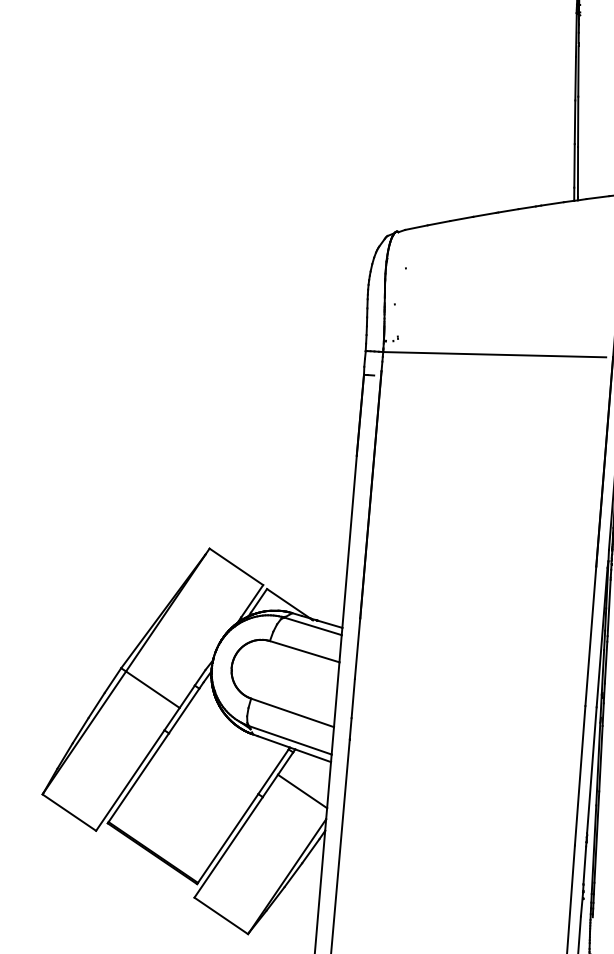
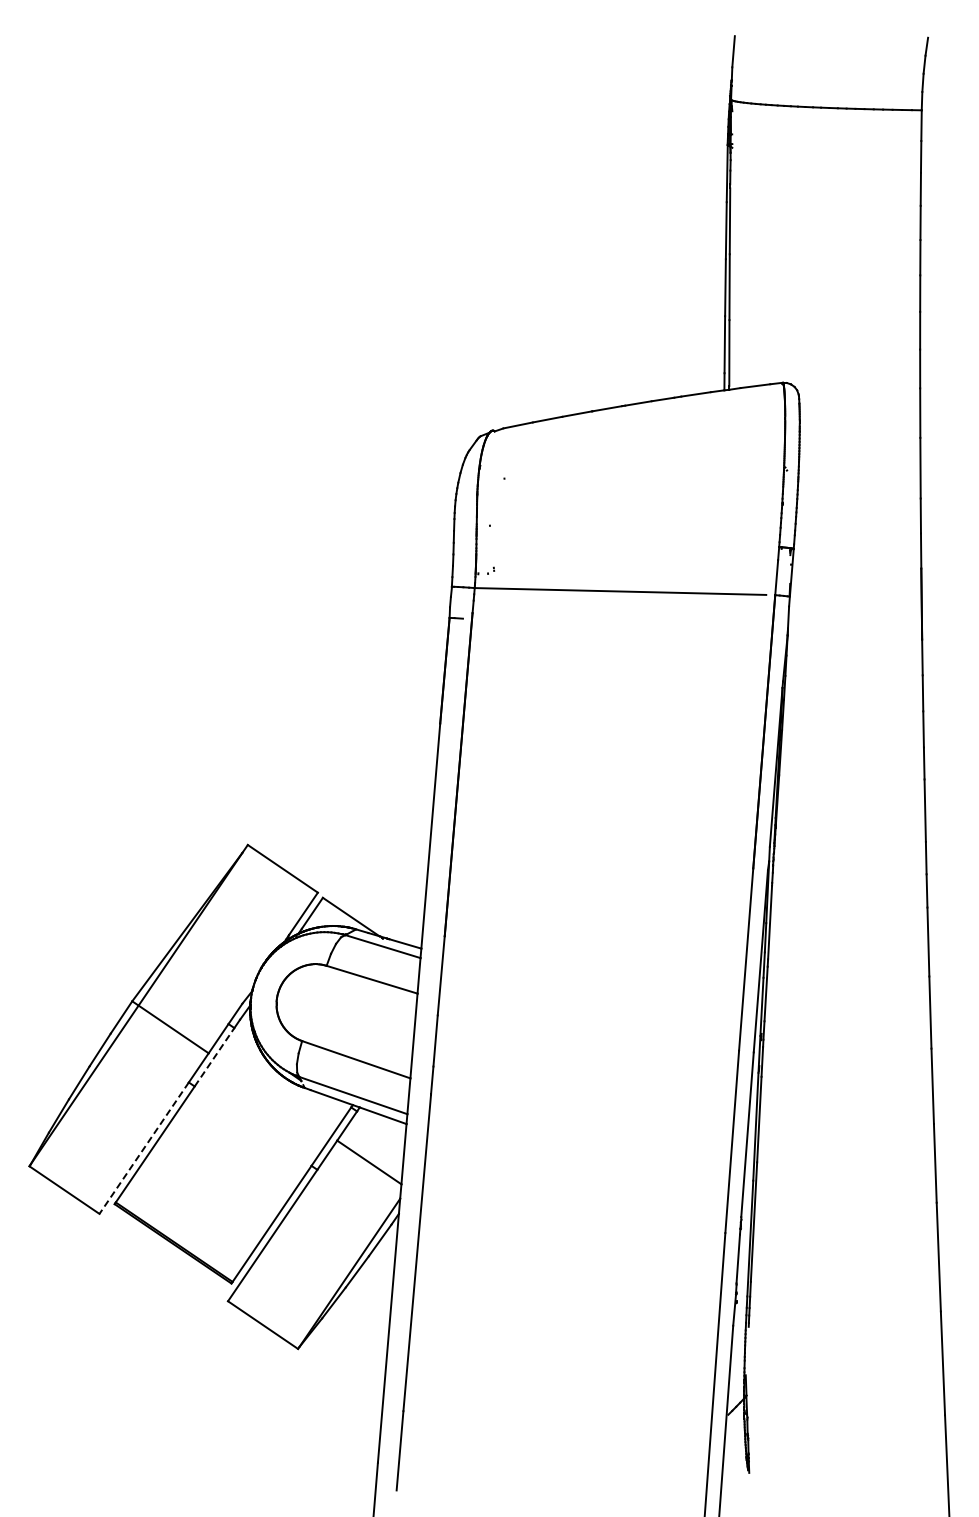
line: (184, 710) -> (214, 1056), solid -> dashed
line: (129, 780) -> (143, 1148), solid -> dashed

